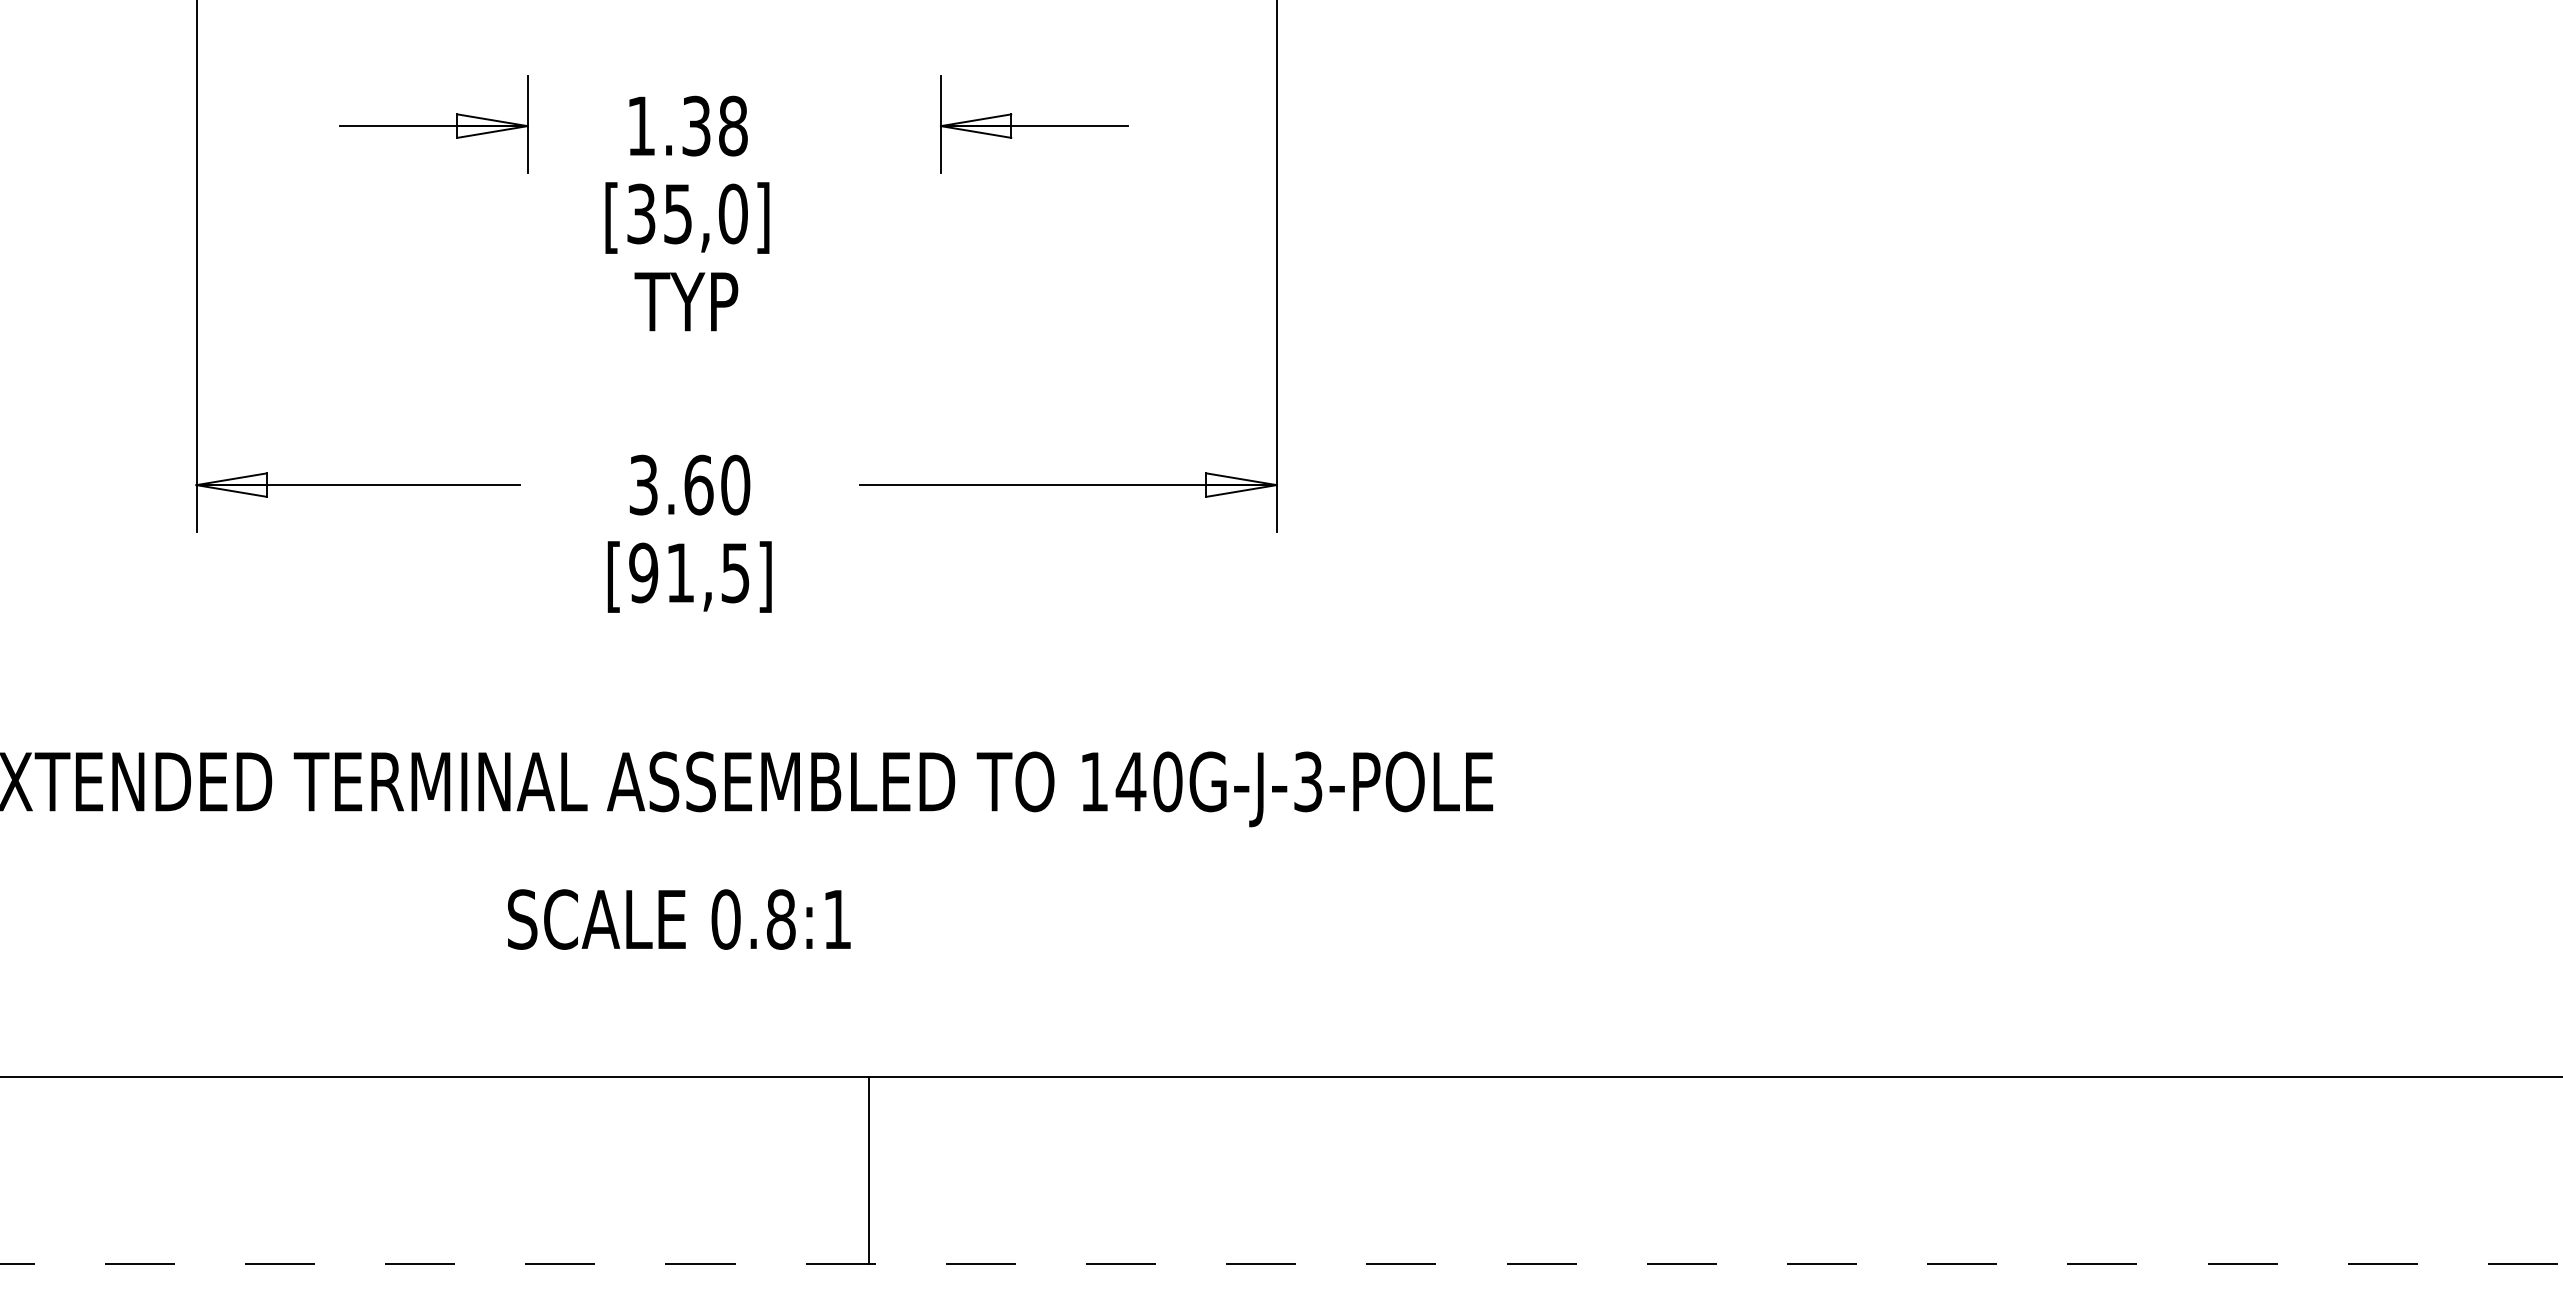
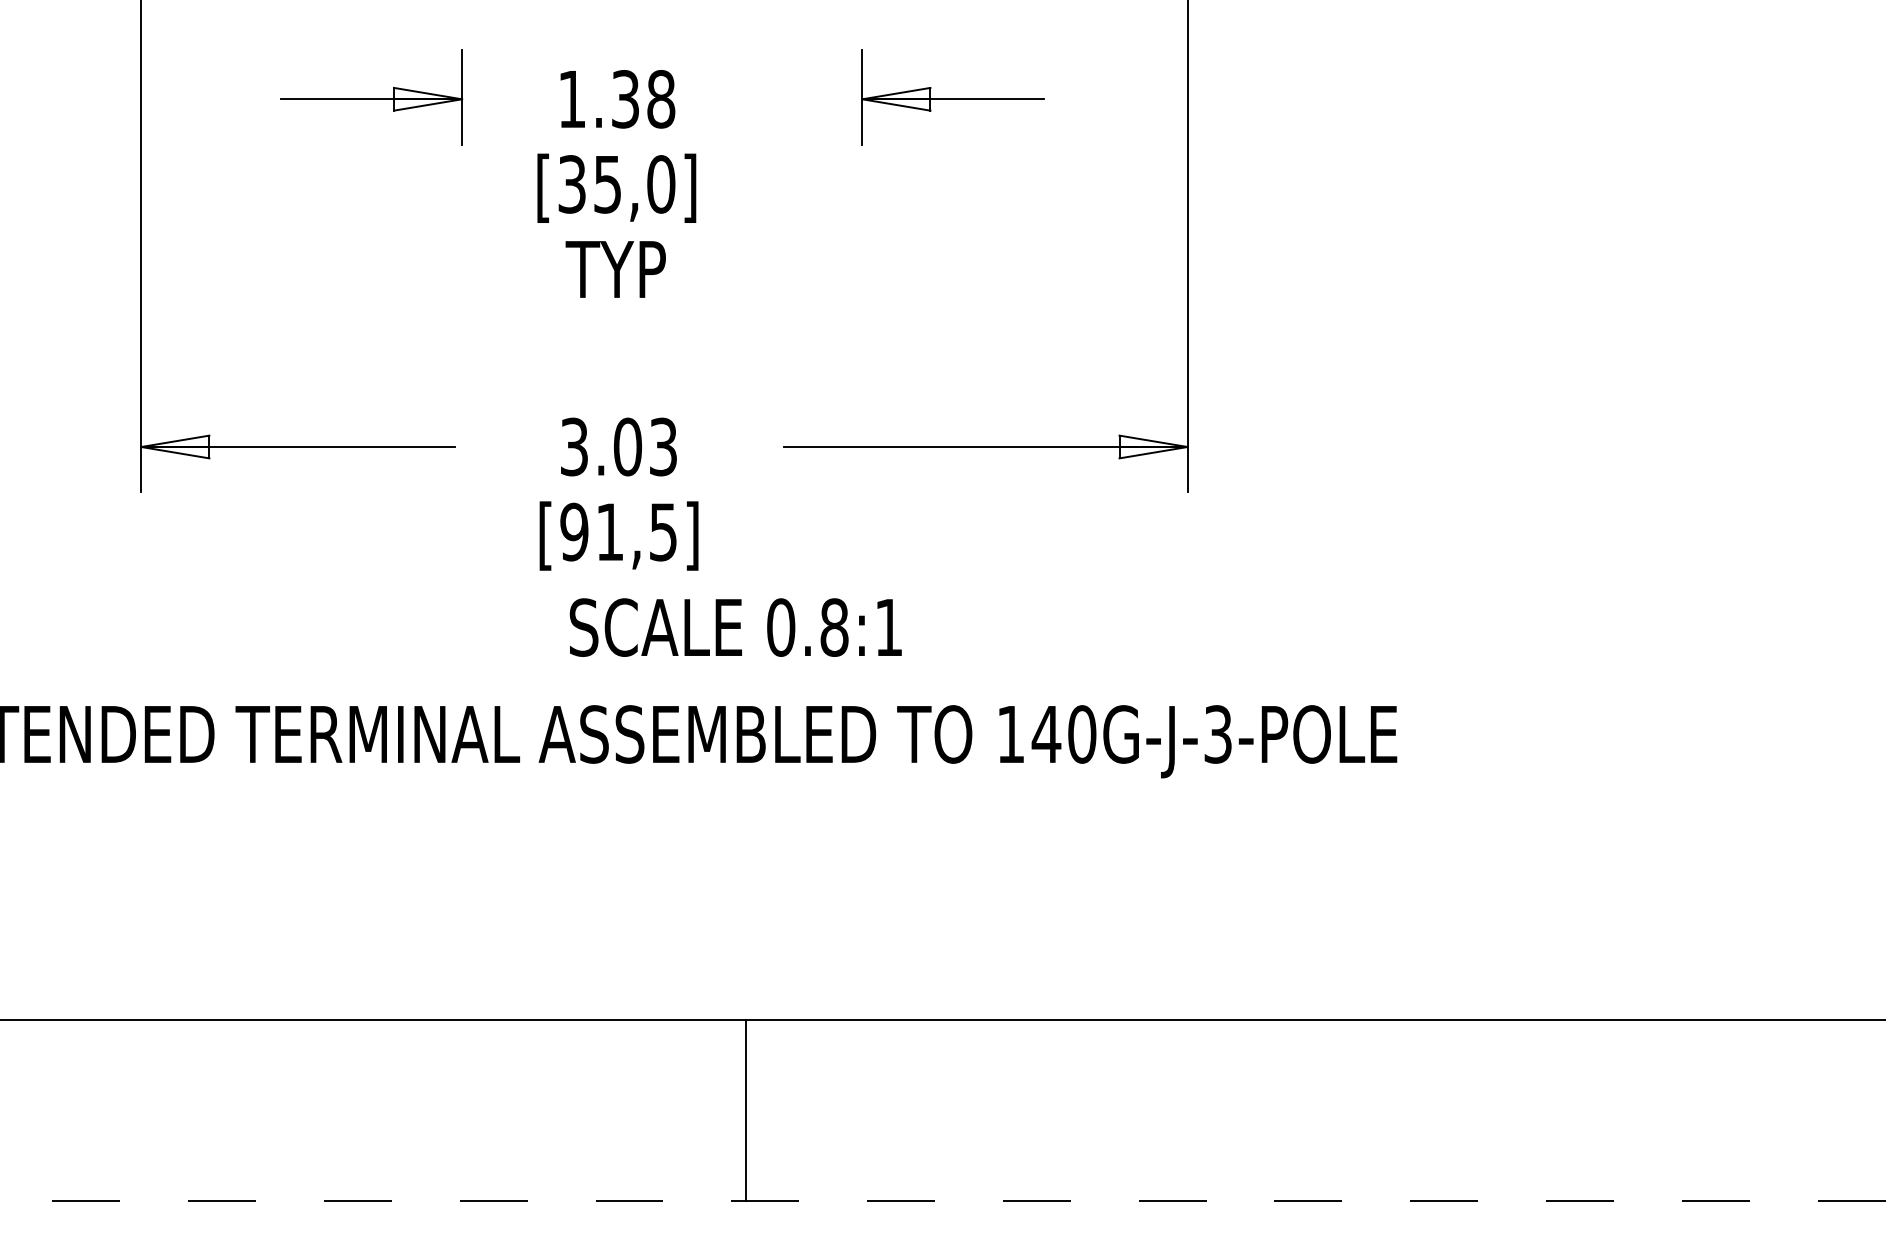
text: (717, 484) -> (645, 446), 3.60 -> 3.03
text: (679, 919) -> (736, 627), moved
line: (869, 1170) -> (745, 1110), moved

